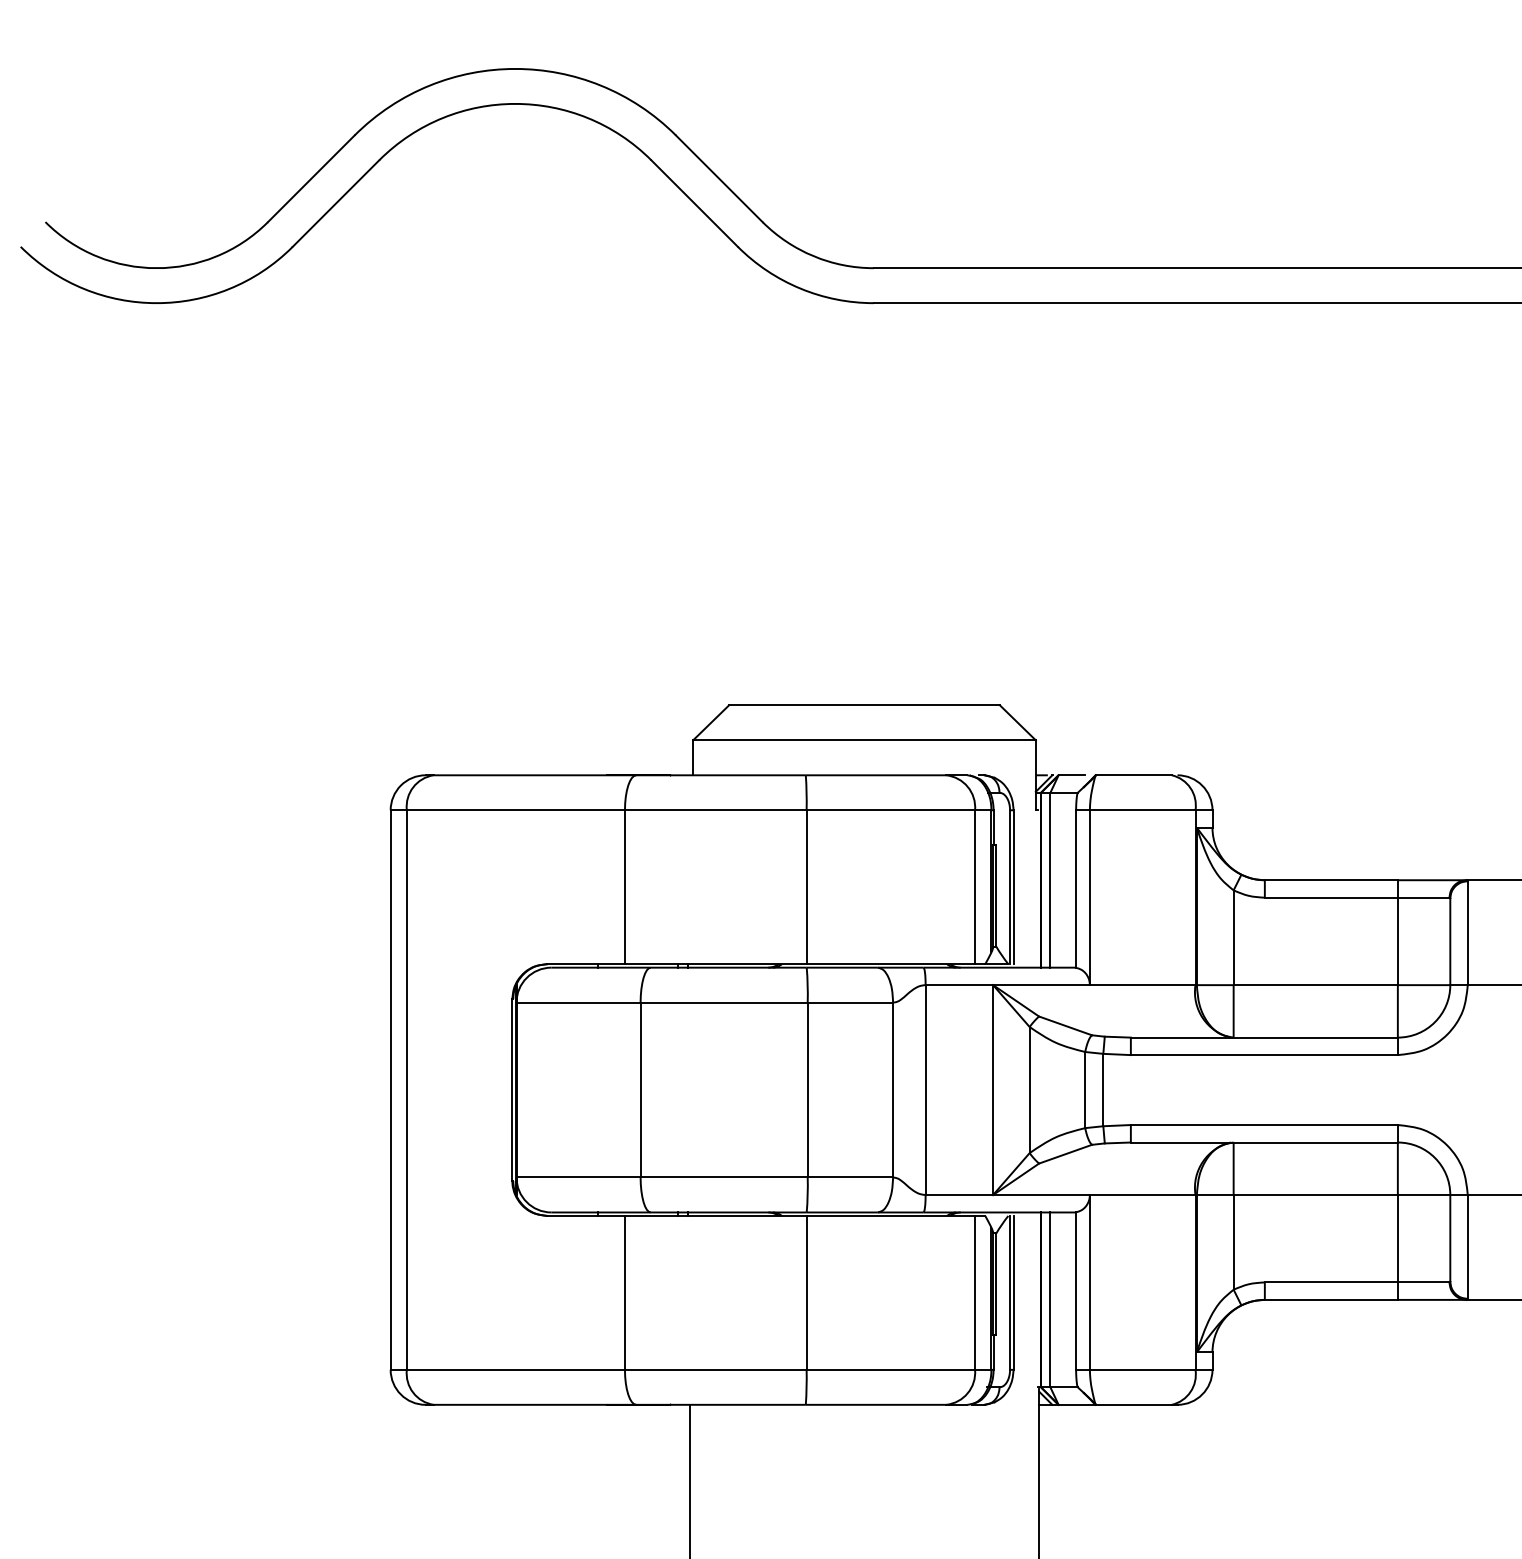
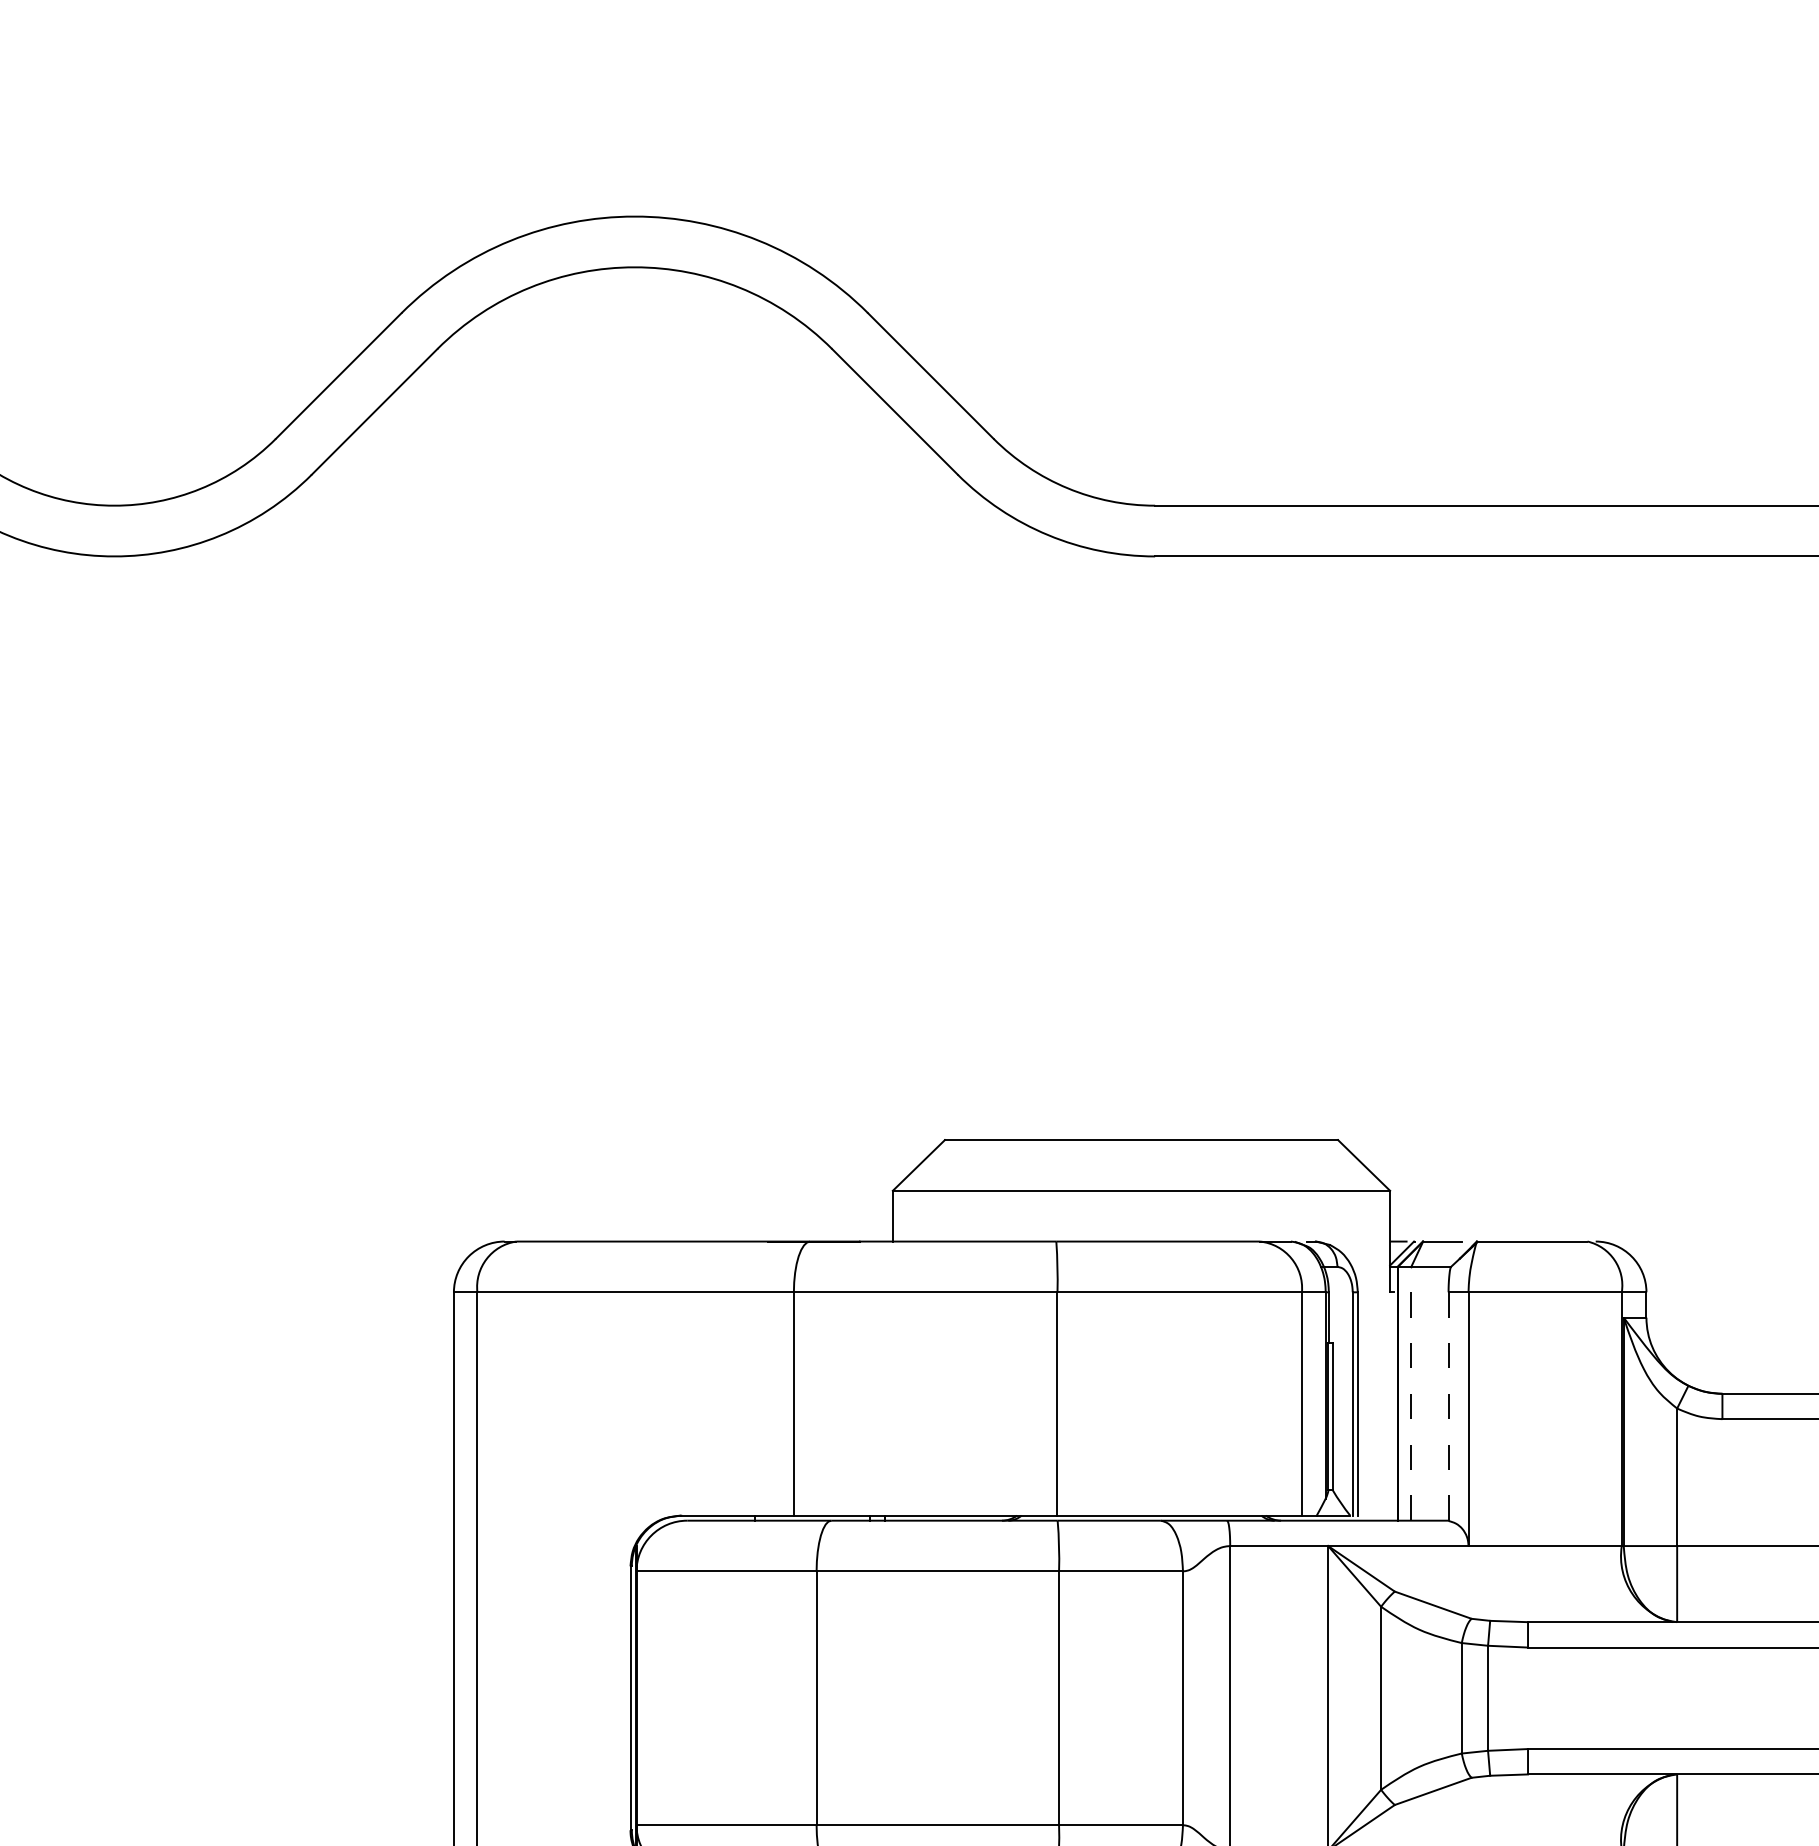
line: (1050, 879) -> (1411, 1392), solid -> dashed
line: (1076, 889) -> (1449, 1407), solid -> dashed

